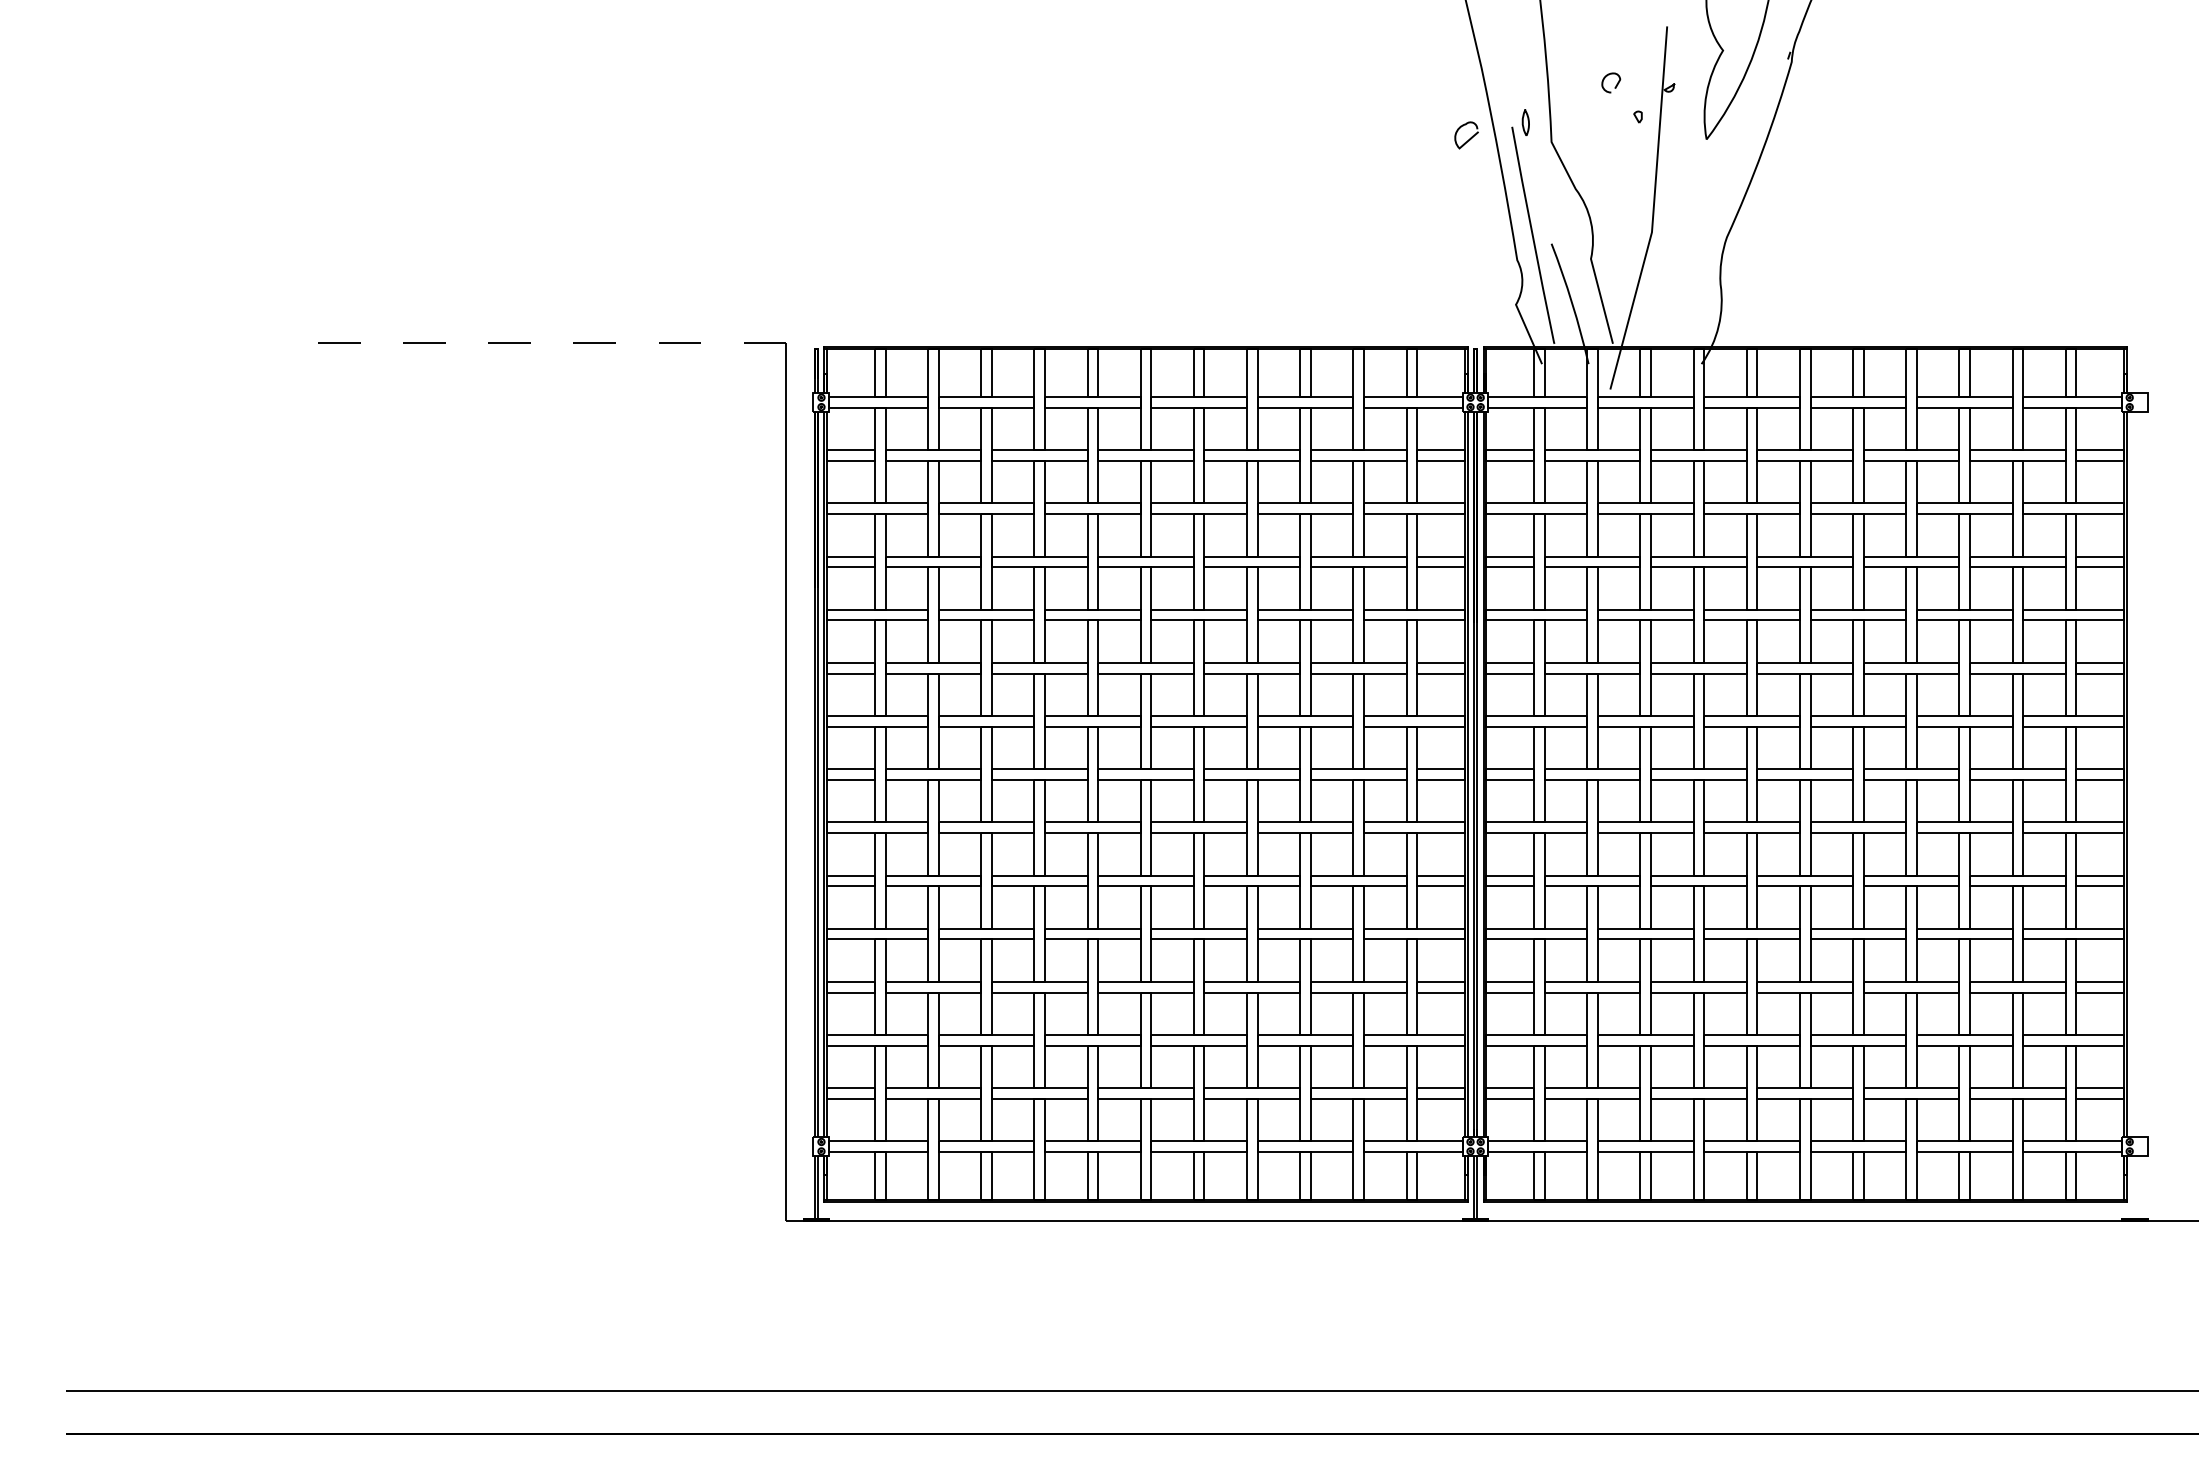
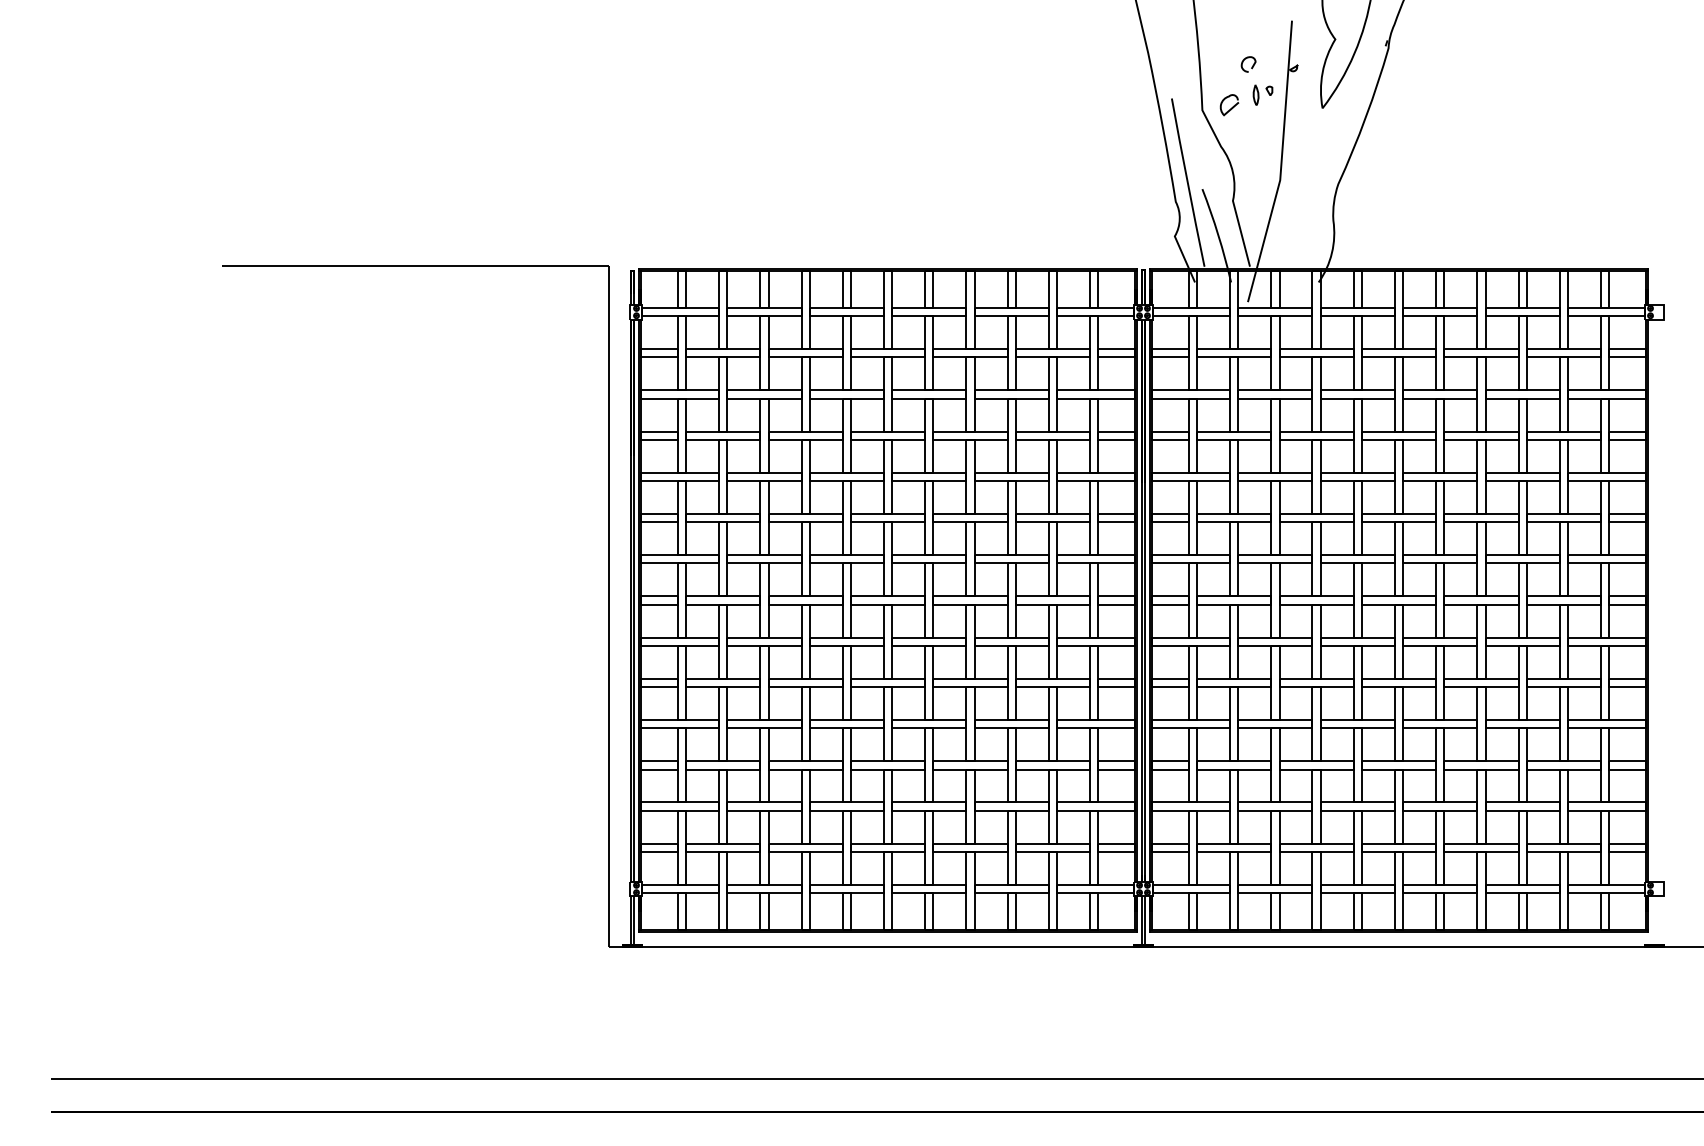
curve: (1523, 122) -> (1254, 95), moved
curve: (1469, 138) -> (1231, 107), moved
line: (536, 343) -> (415, 266), dashed -> solid

